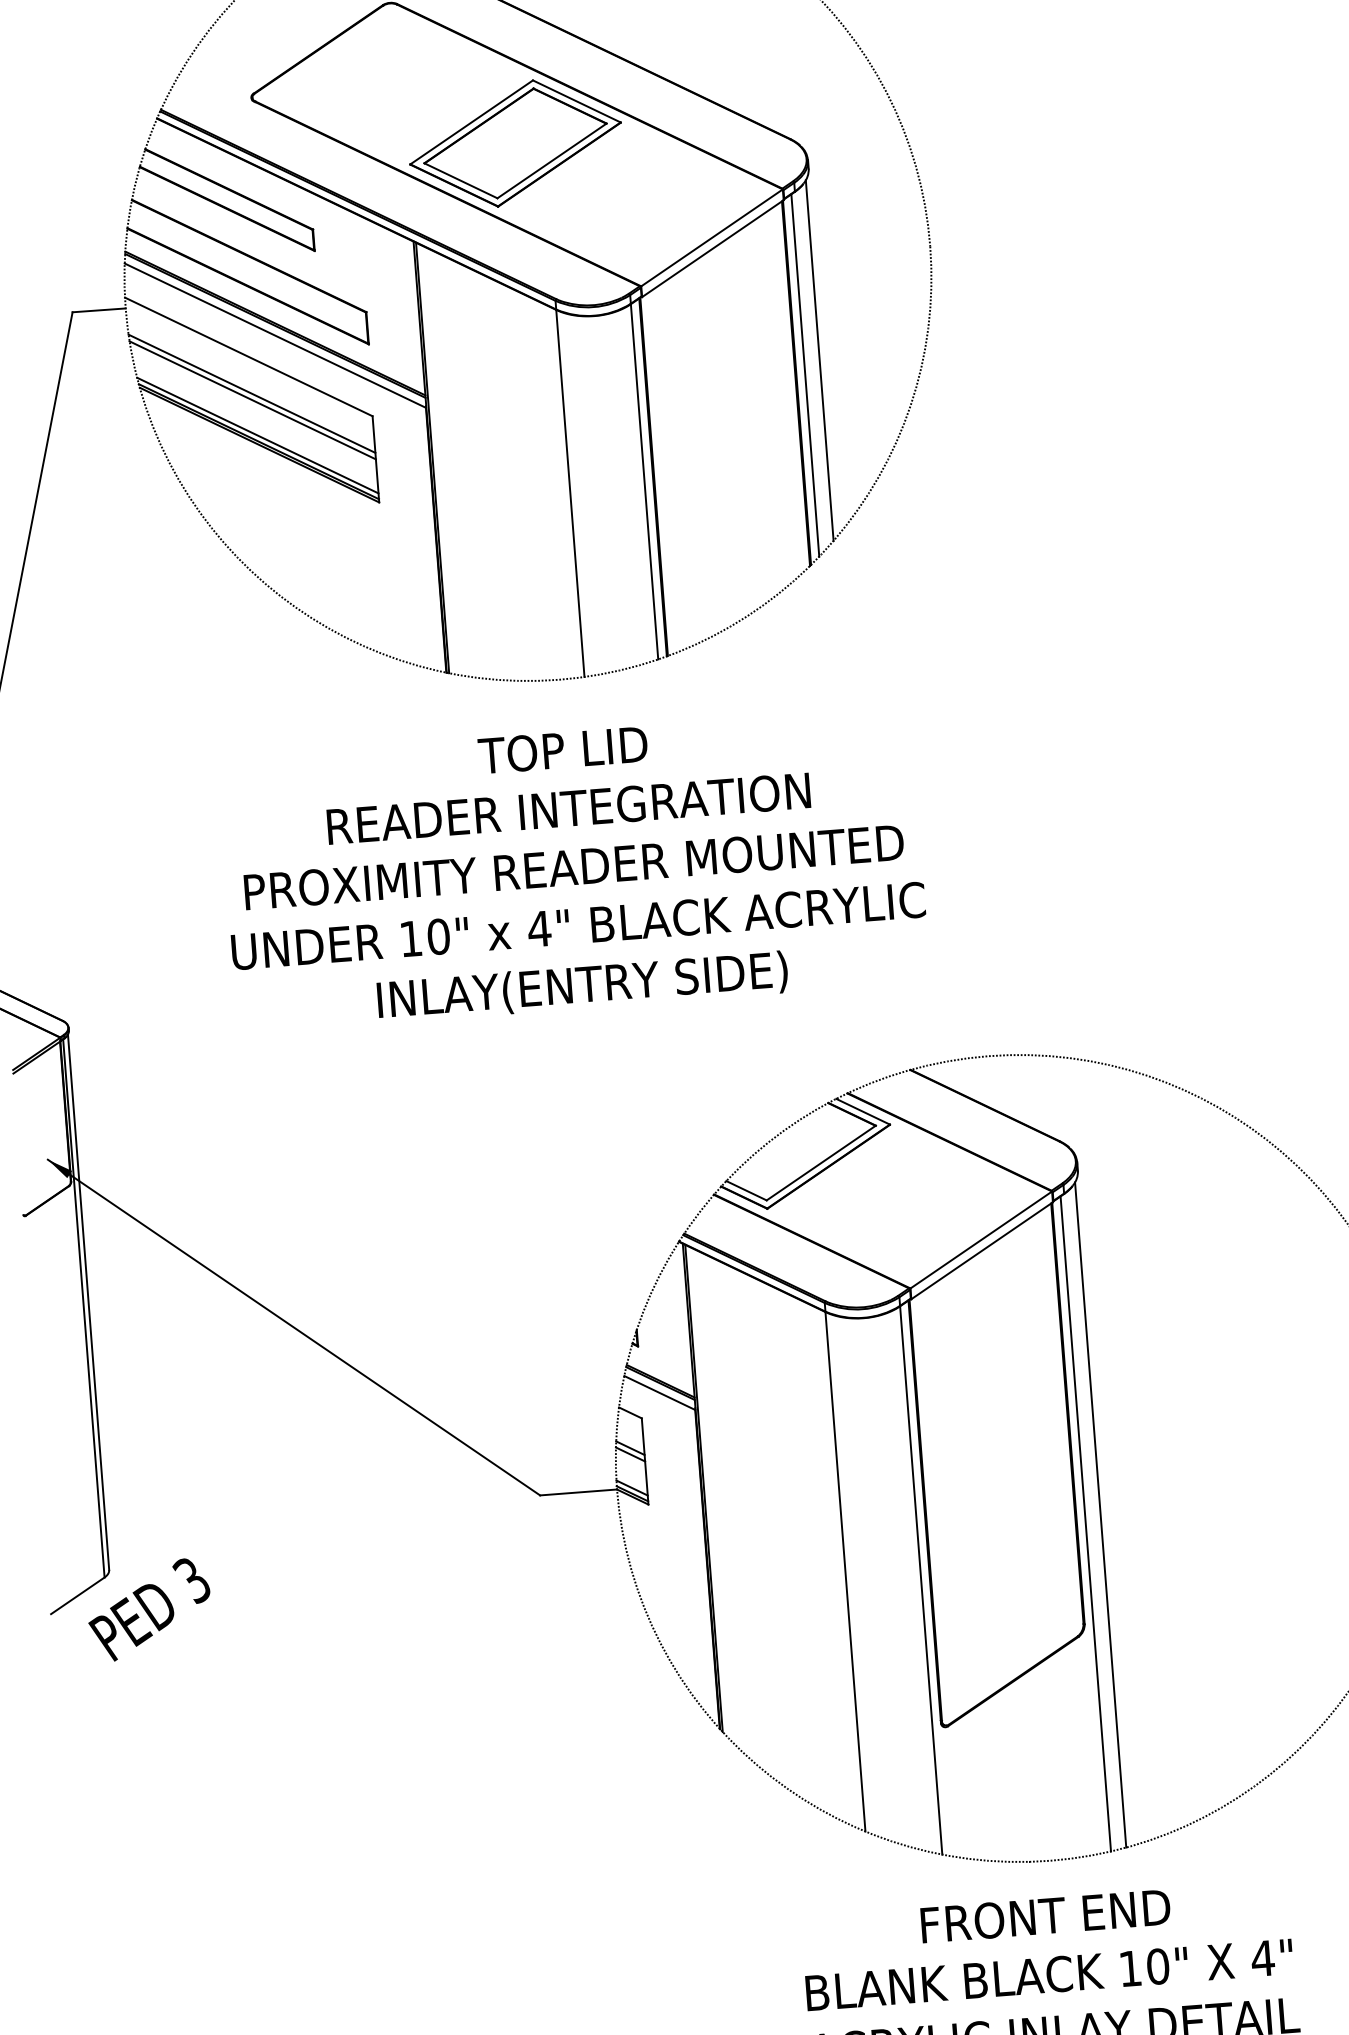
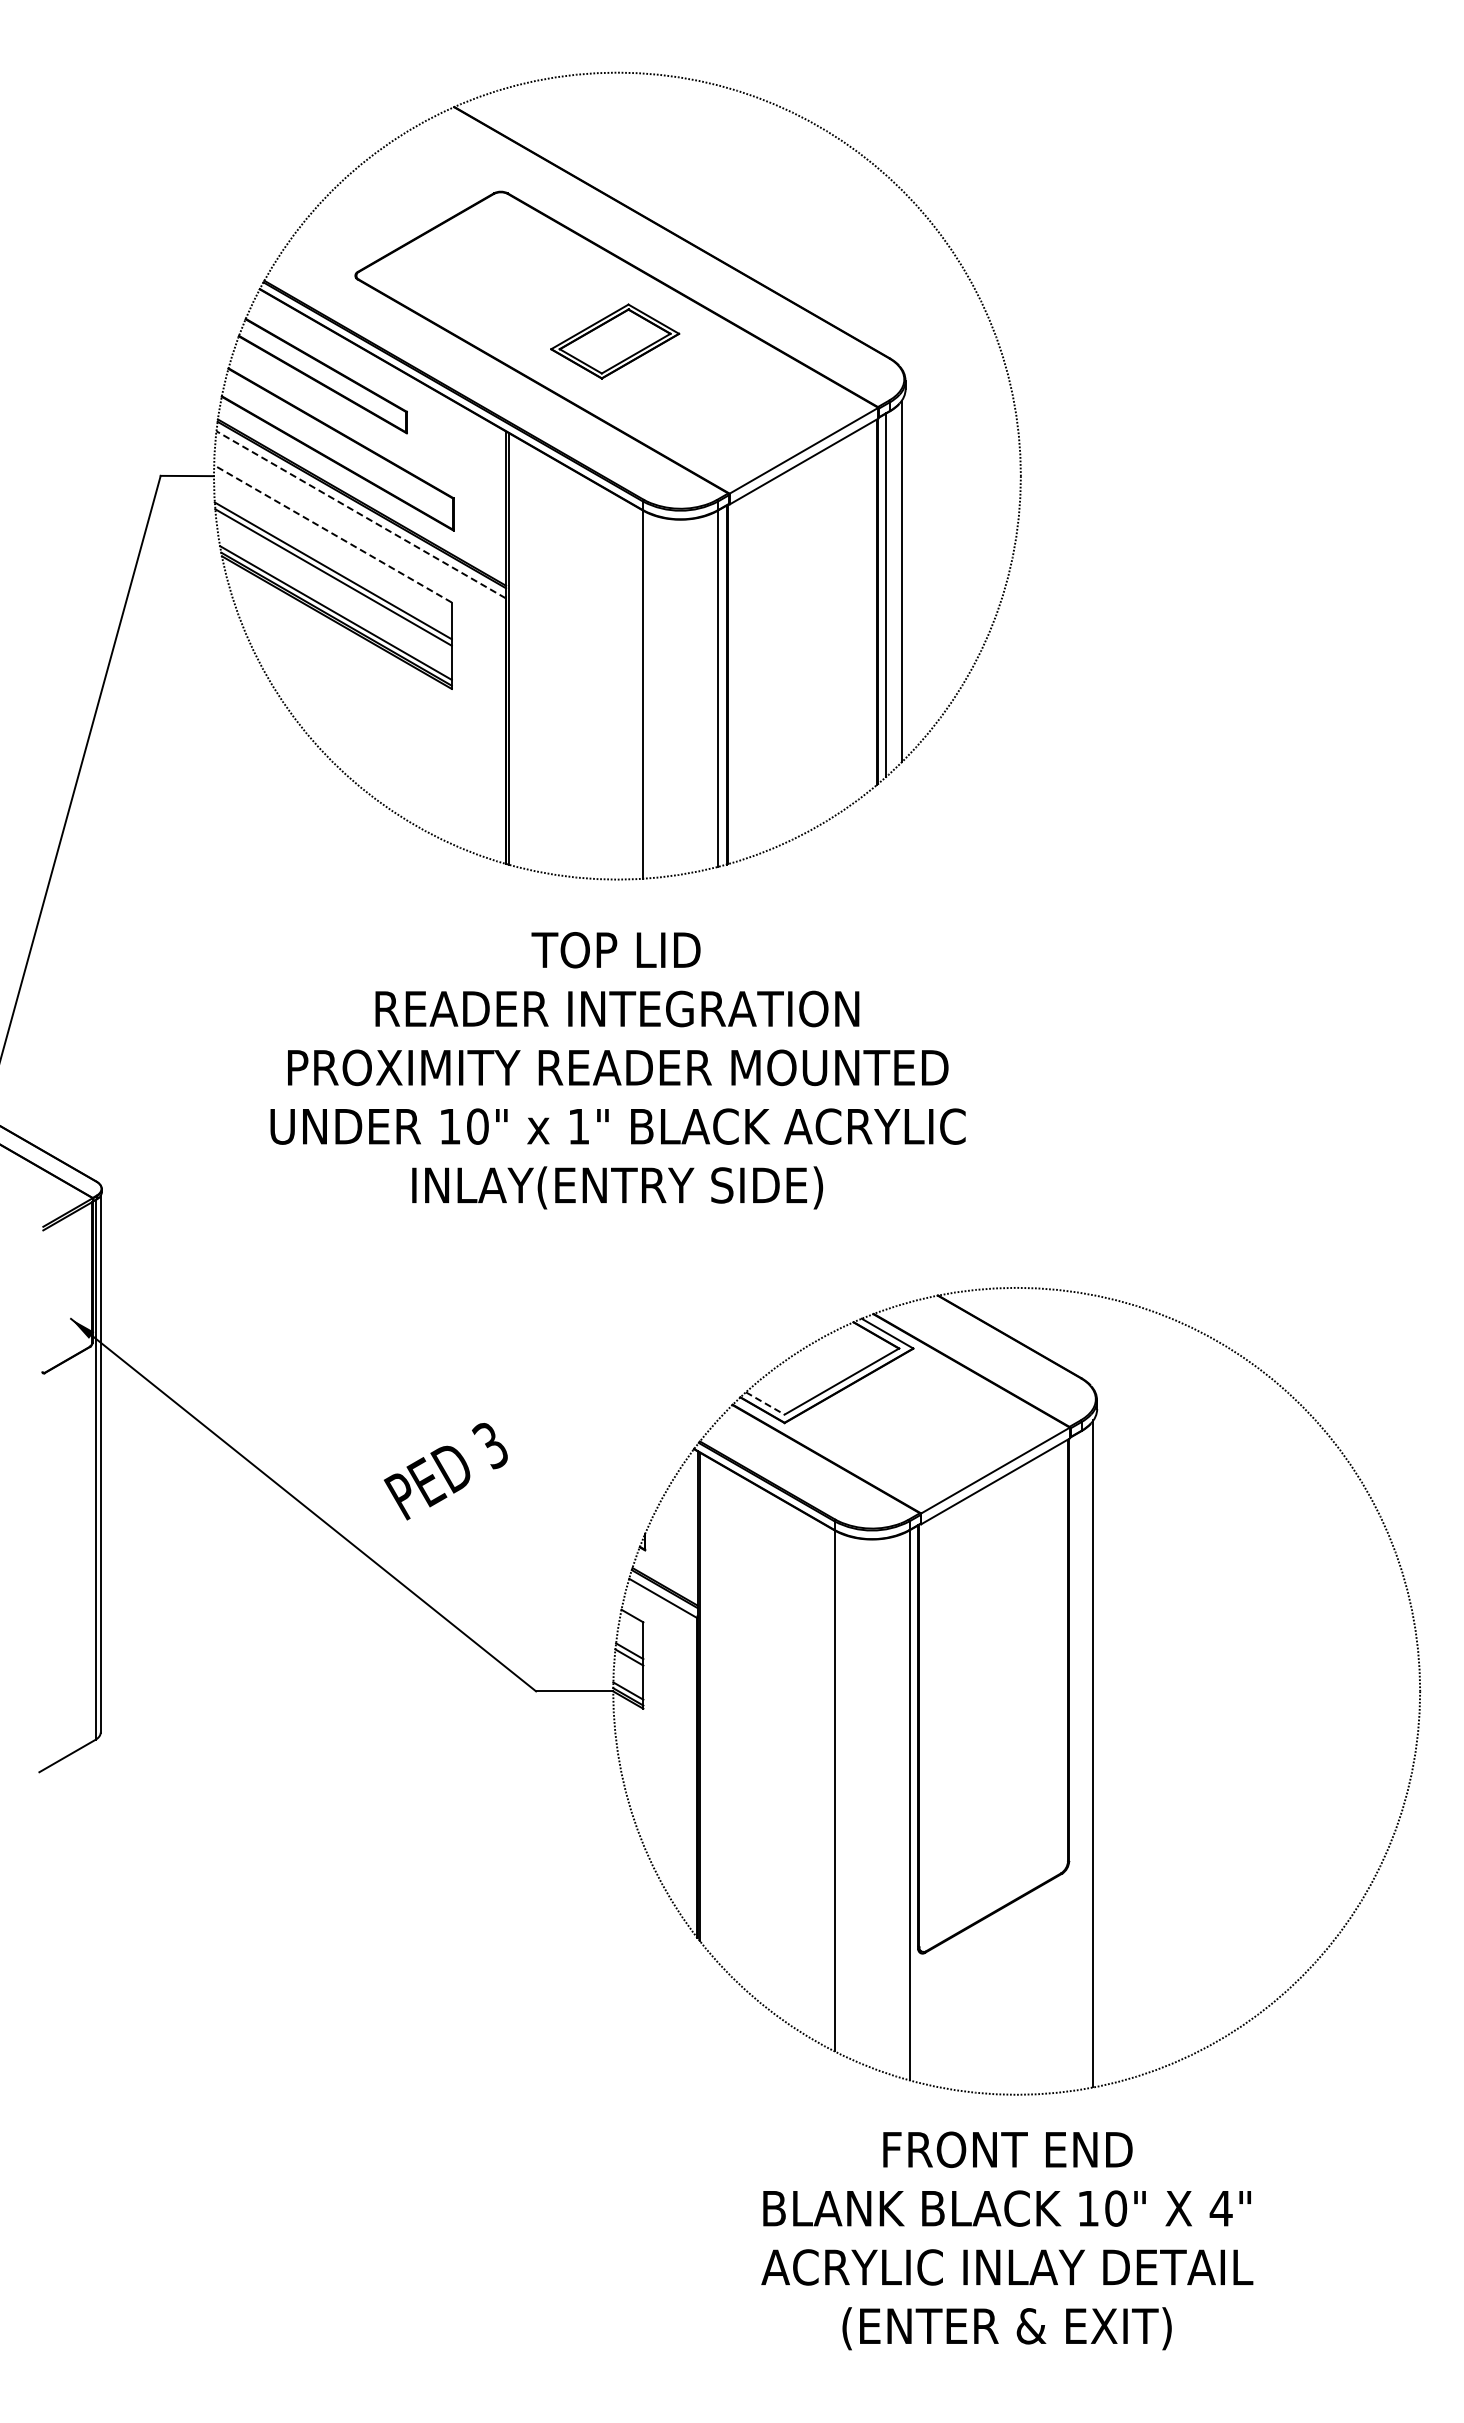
part: (514, 143) -> (614, 341), size x0.6
line: (274, 335) -> (360, 514), solid -> dashed
line: (248, 356) -> (332, 533), solid -> dashed
text: (539, 928) -> (578, 1126), 4" -> 1"
line: (746, 1190) -> (765, 1403), solid -> dashed
line: (1085, 1523) -> (1077, 1761), removed
text: (149, 1609) -> (445, 1471), moved

